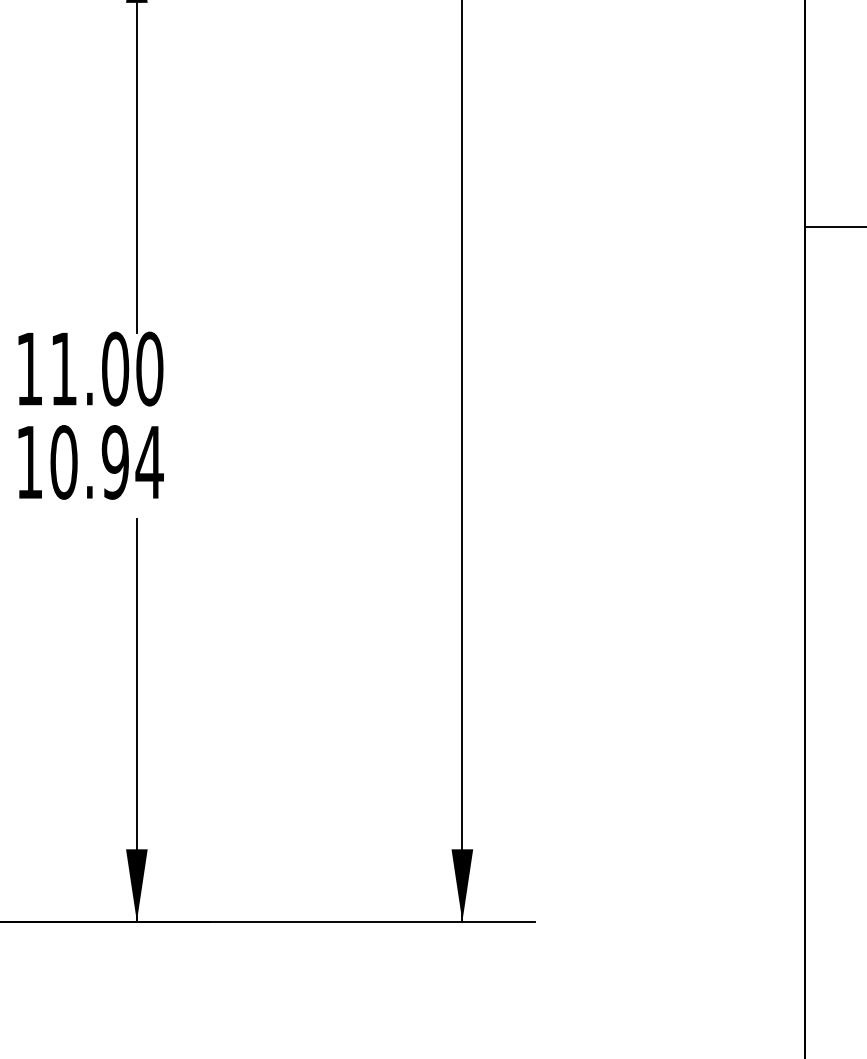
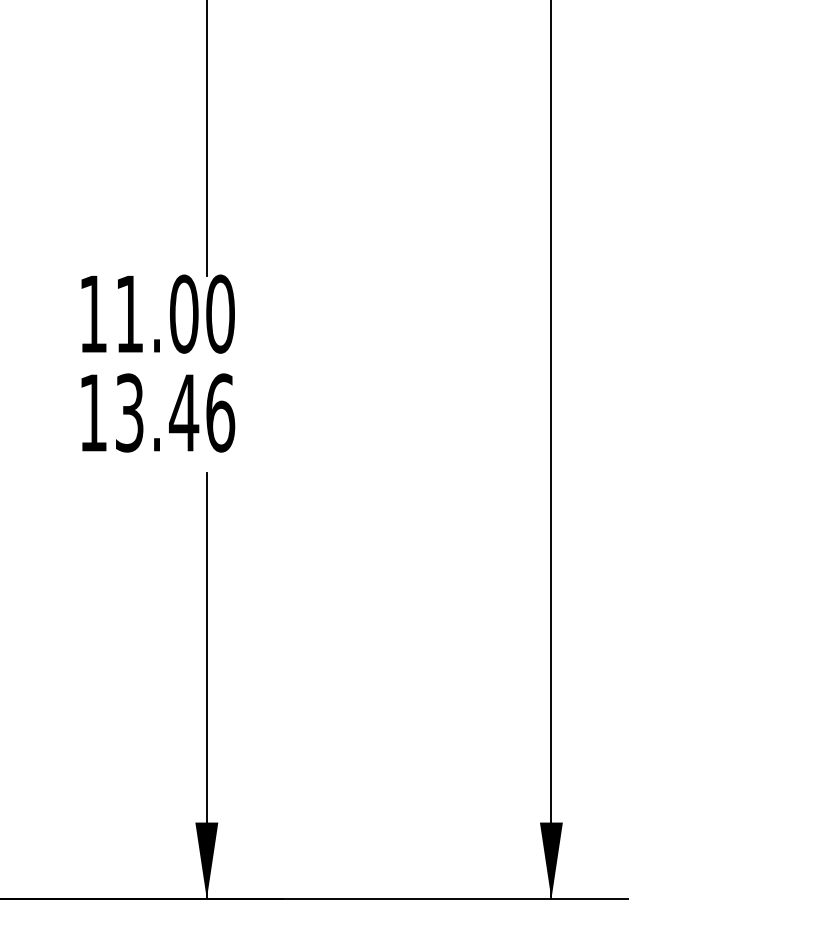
text: (106, 462) -> (174, 413), 10.94 -> 13.46

